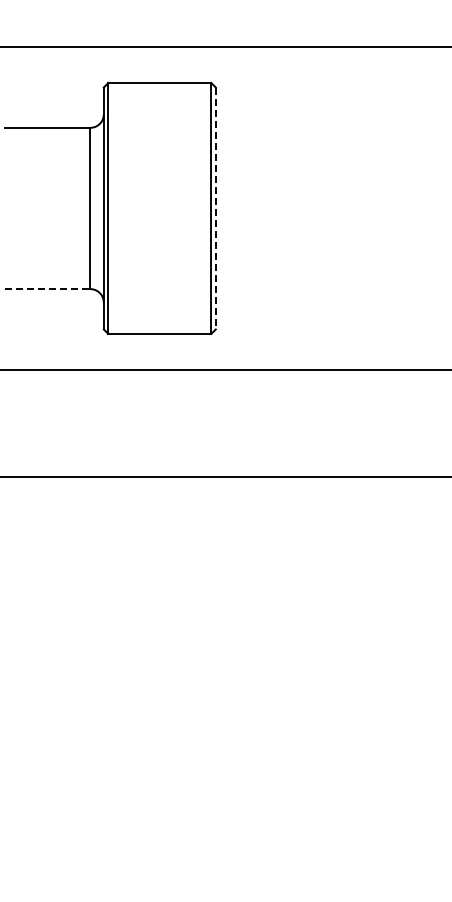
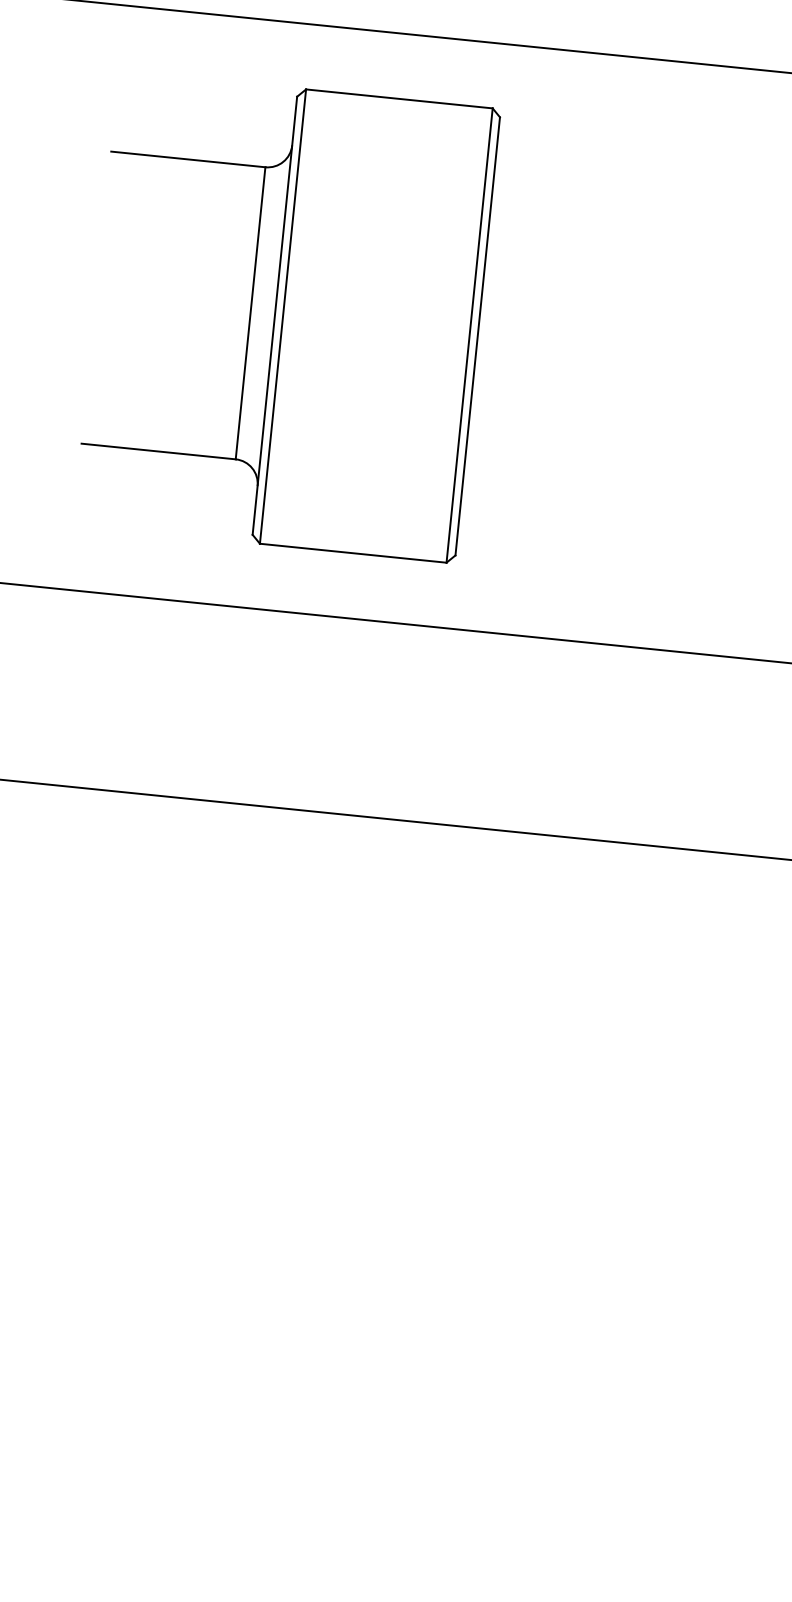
line: (215, 208) -> (477, 336), dashed -> solid
line: (47, 289) -> (158, 452), dashed -> solid

